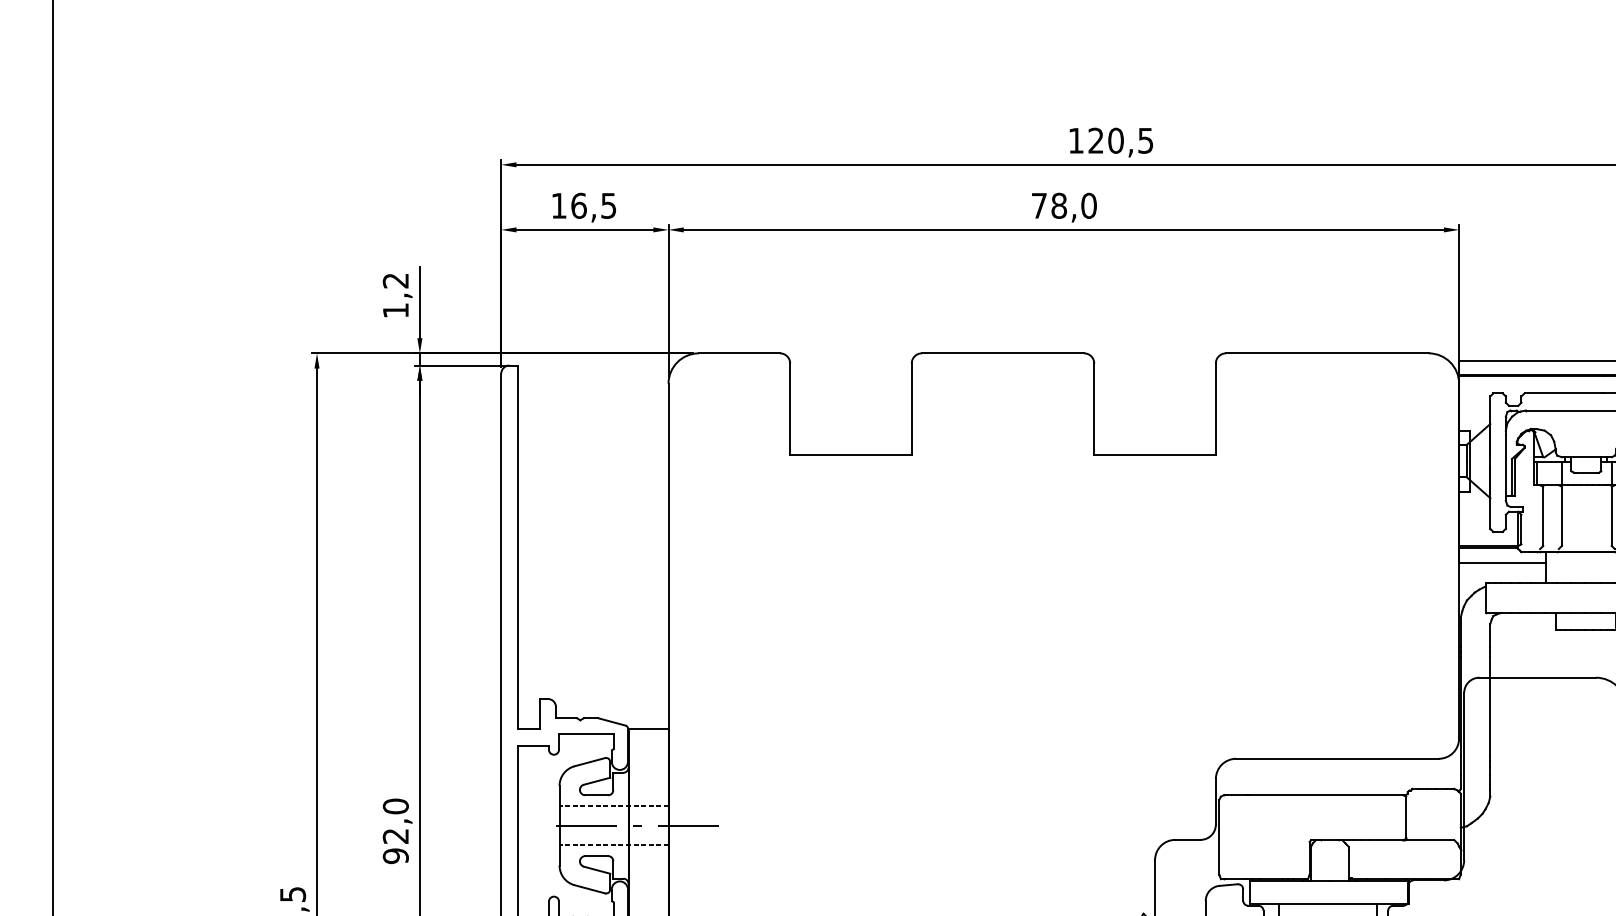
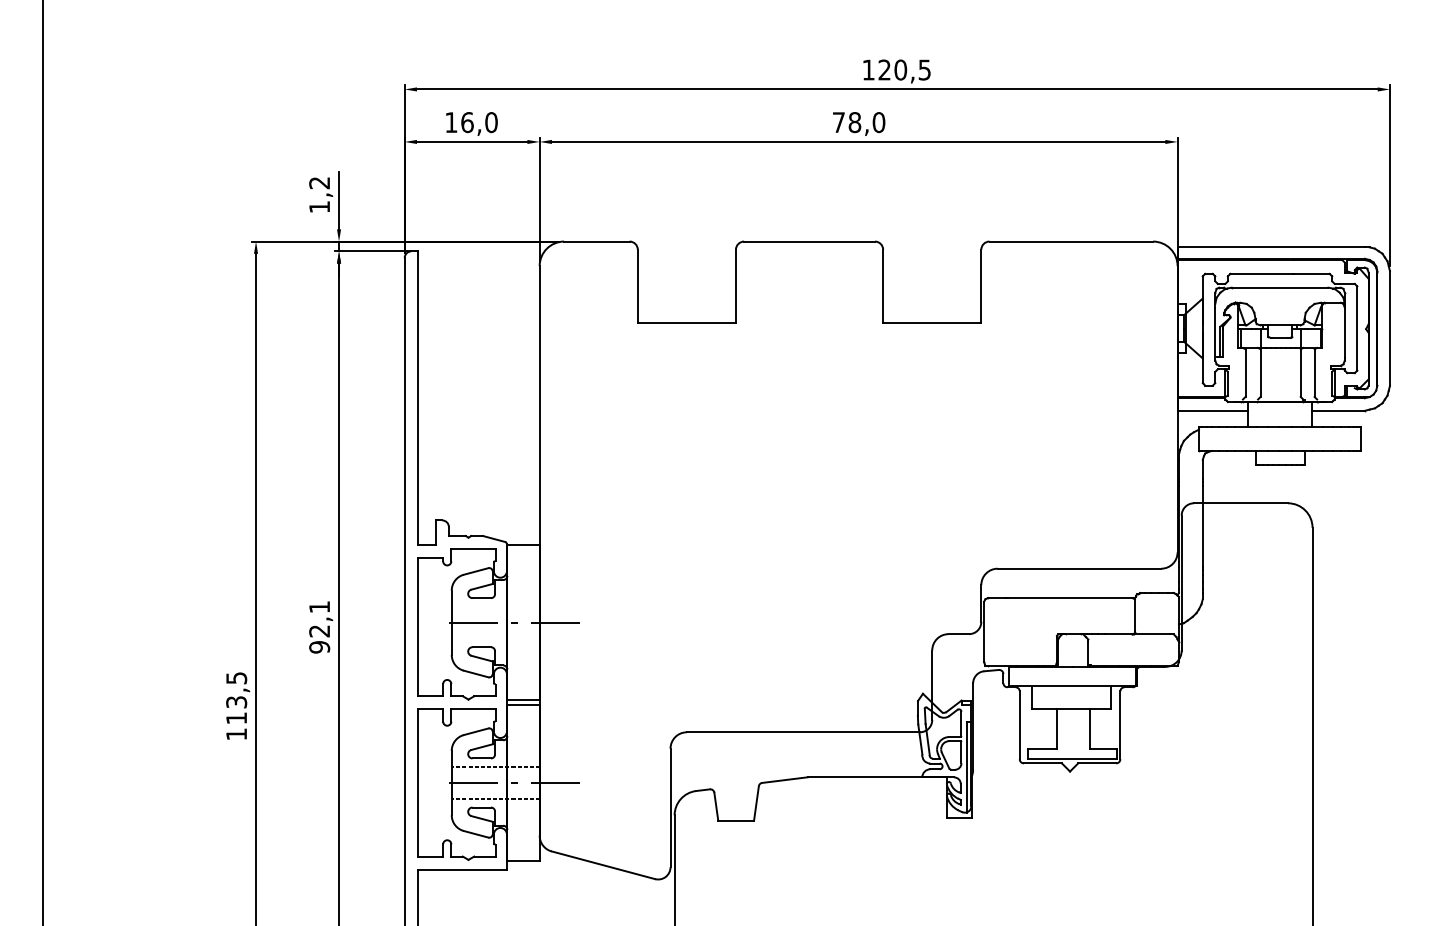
text: (608, 205) -> (491, 122), 16,5 -> 16,0
text: (395, 805) -> (319, 606), 92,0 -> 92,1
line: (613, 806) -> (495, 607), removed
line: (613, 845) -> (495, 638), removed

